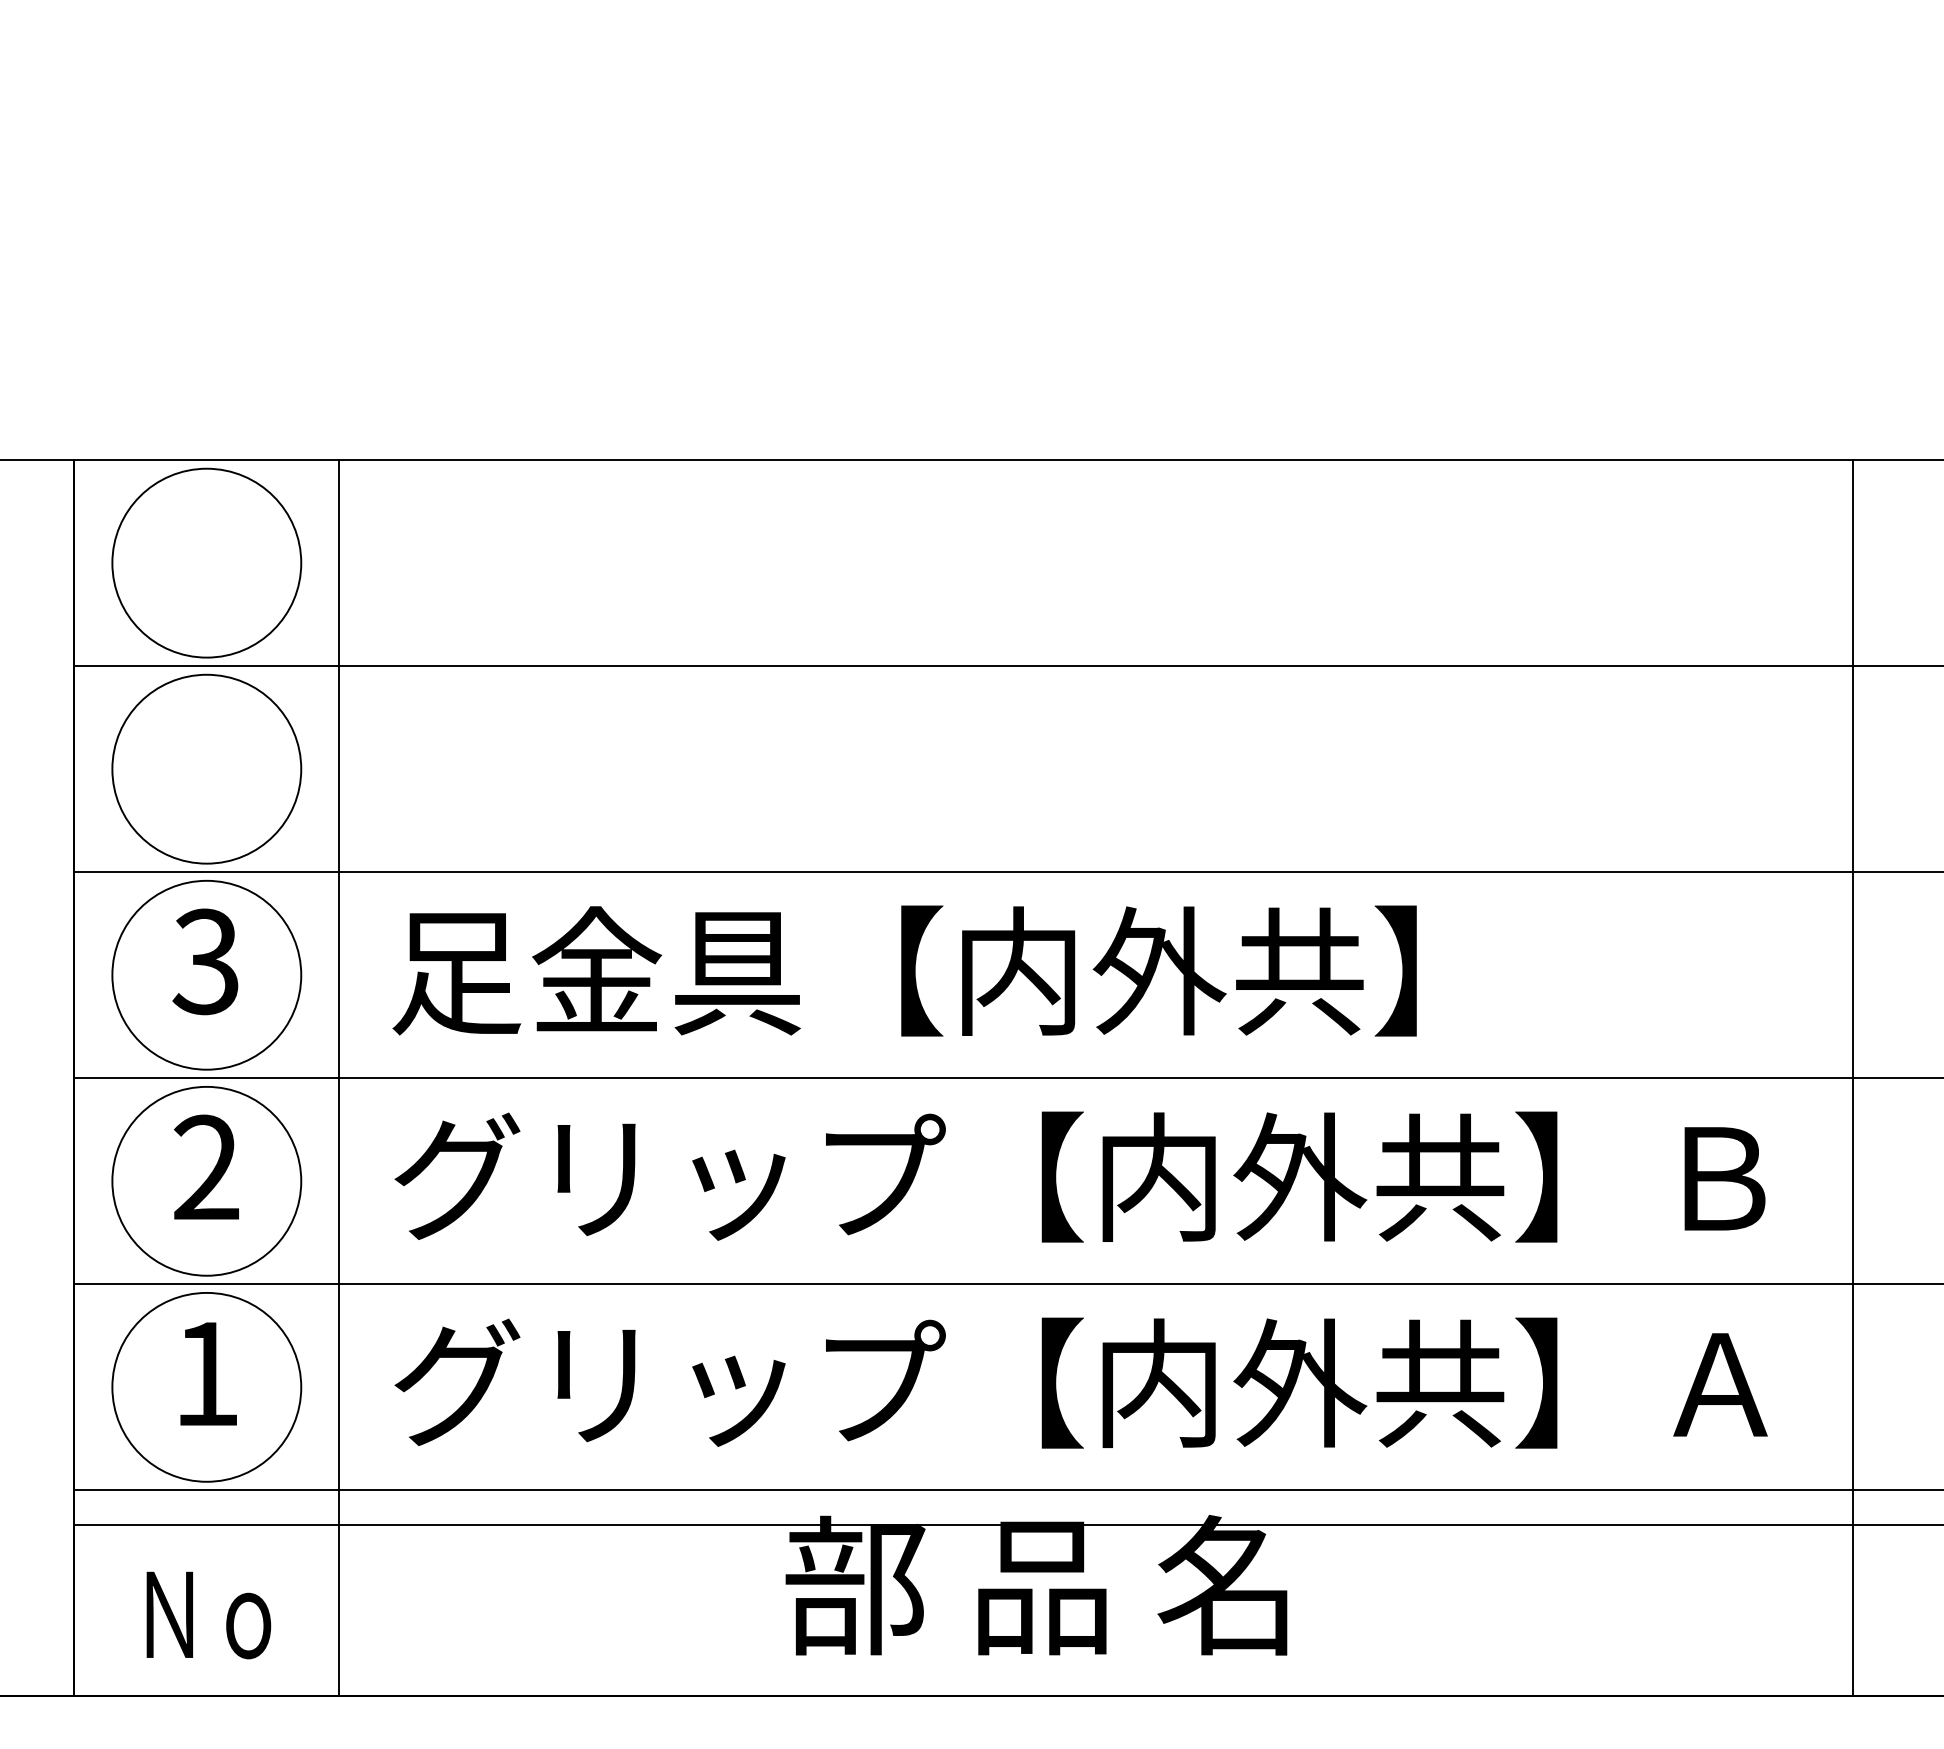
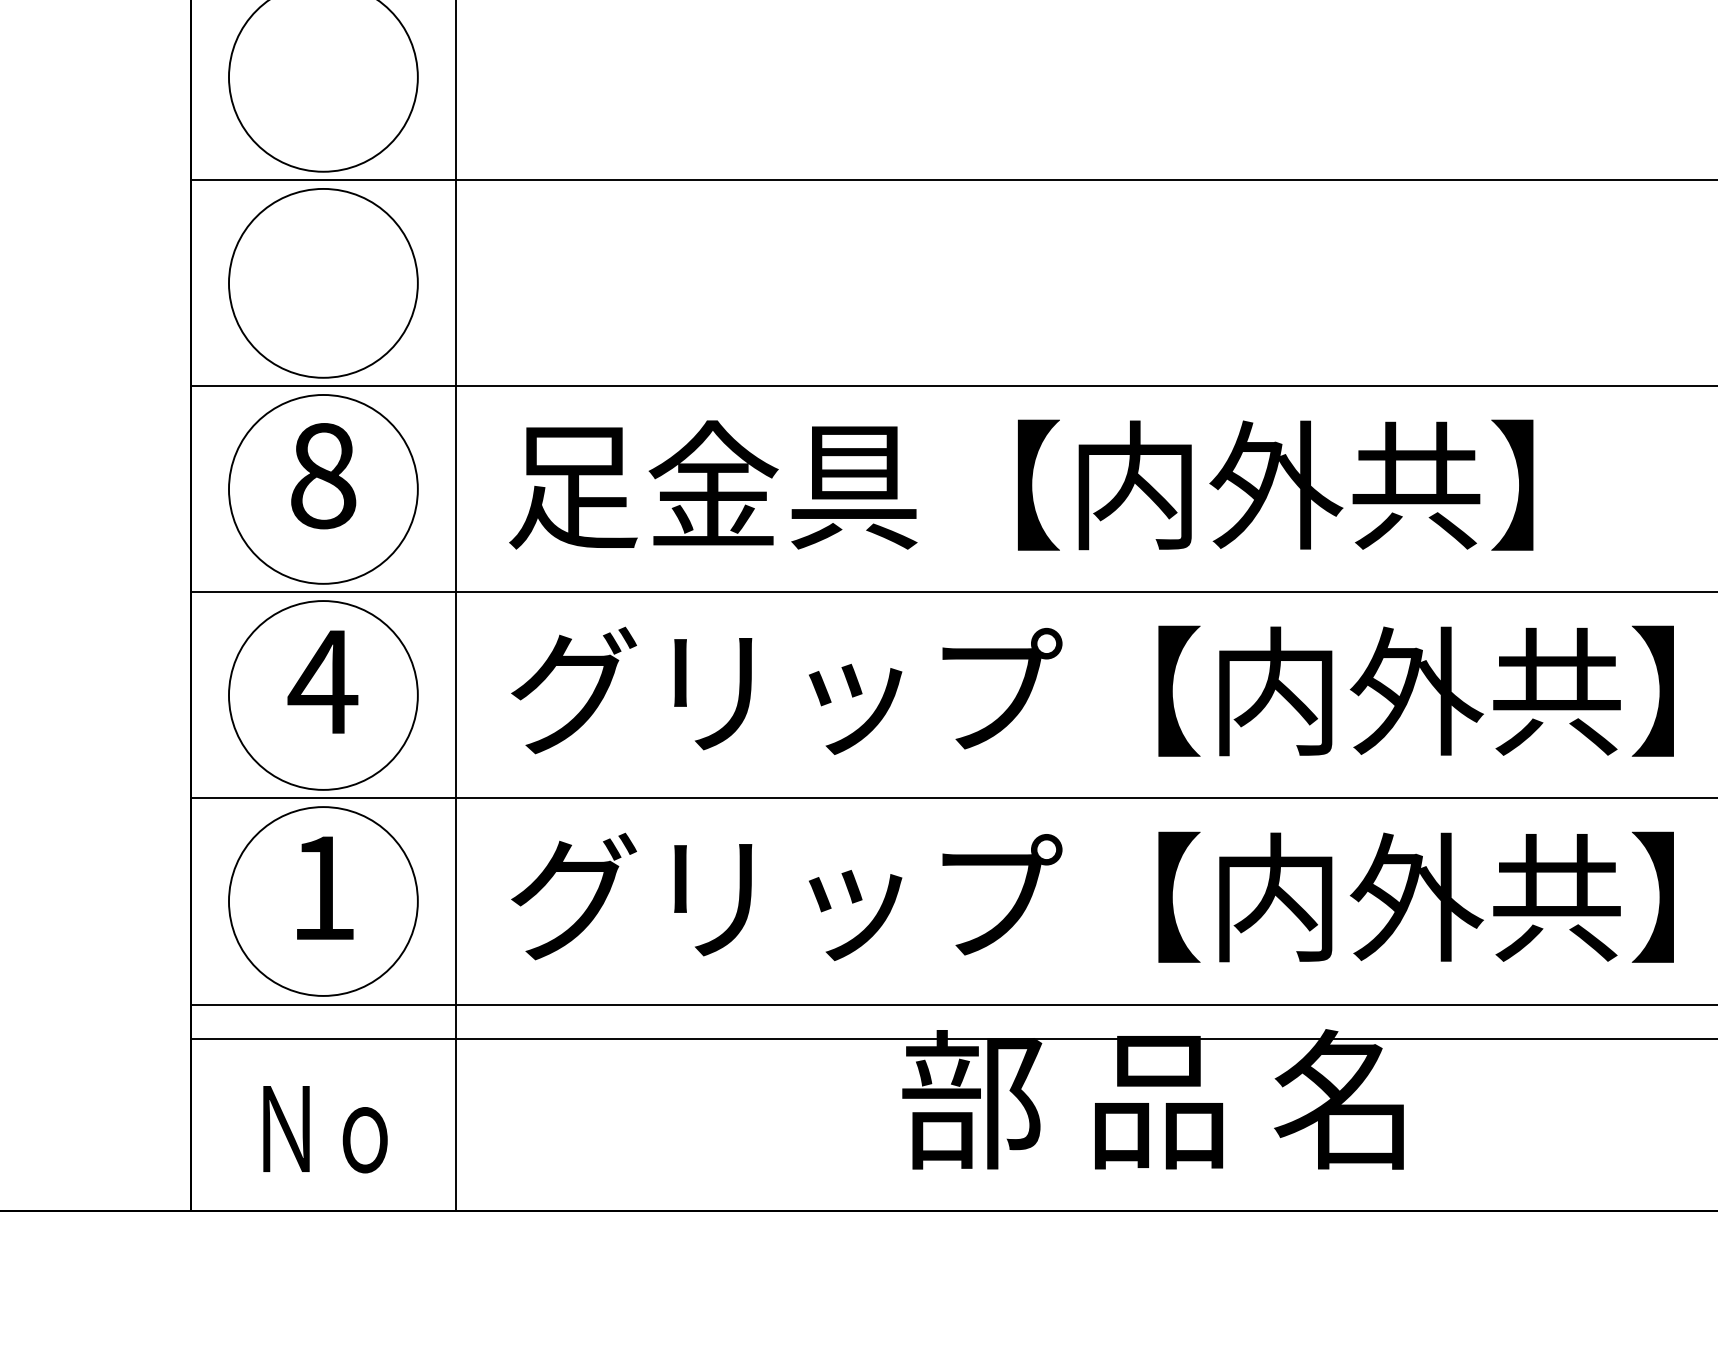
text: (205, 961) -> (322, 475), 3 -> 8
text: (206, 1166) -> (323, 680), 2 -> 4

